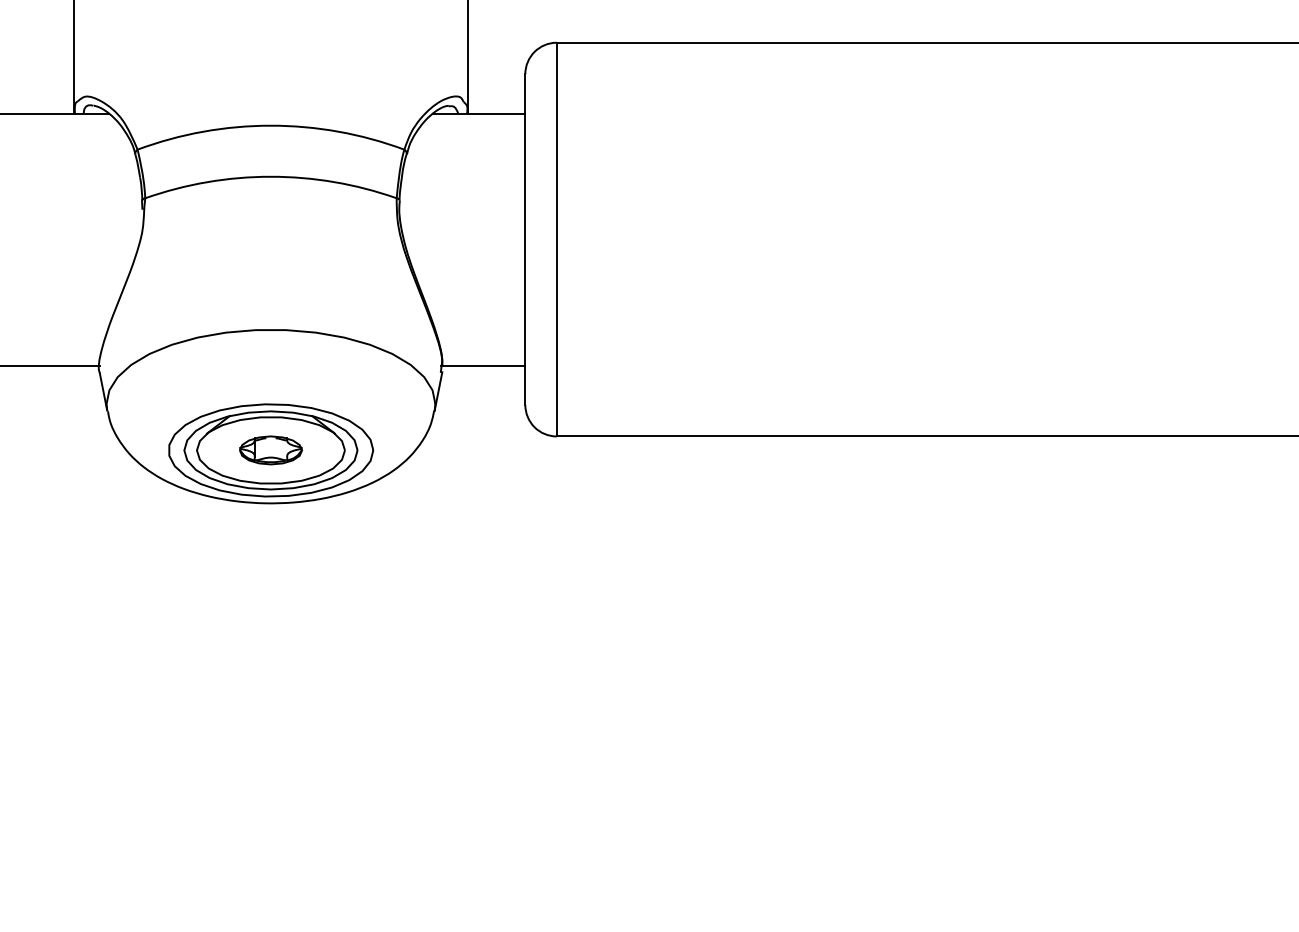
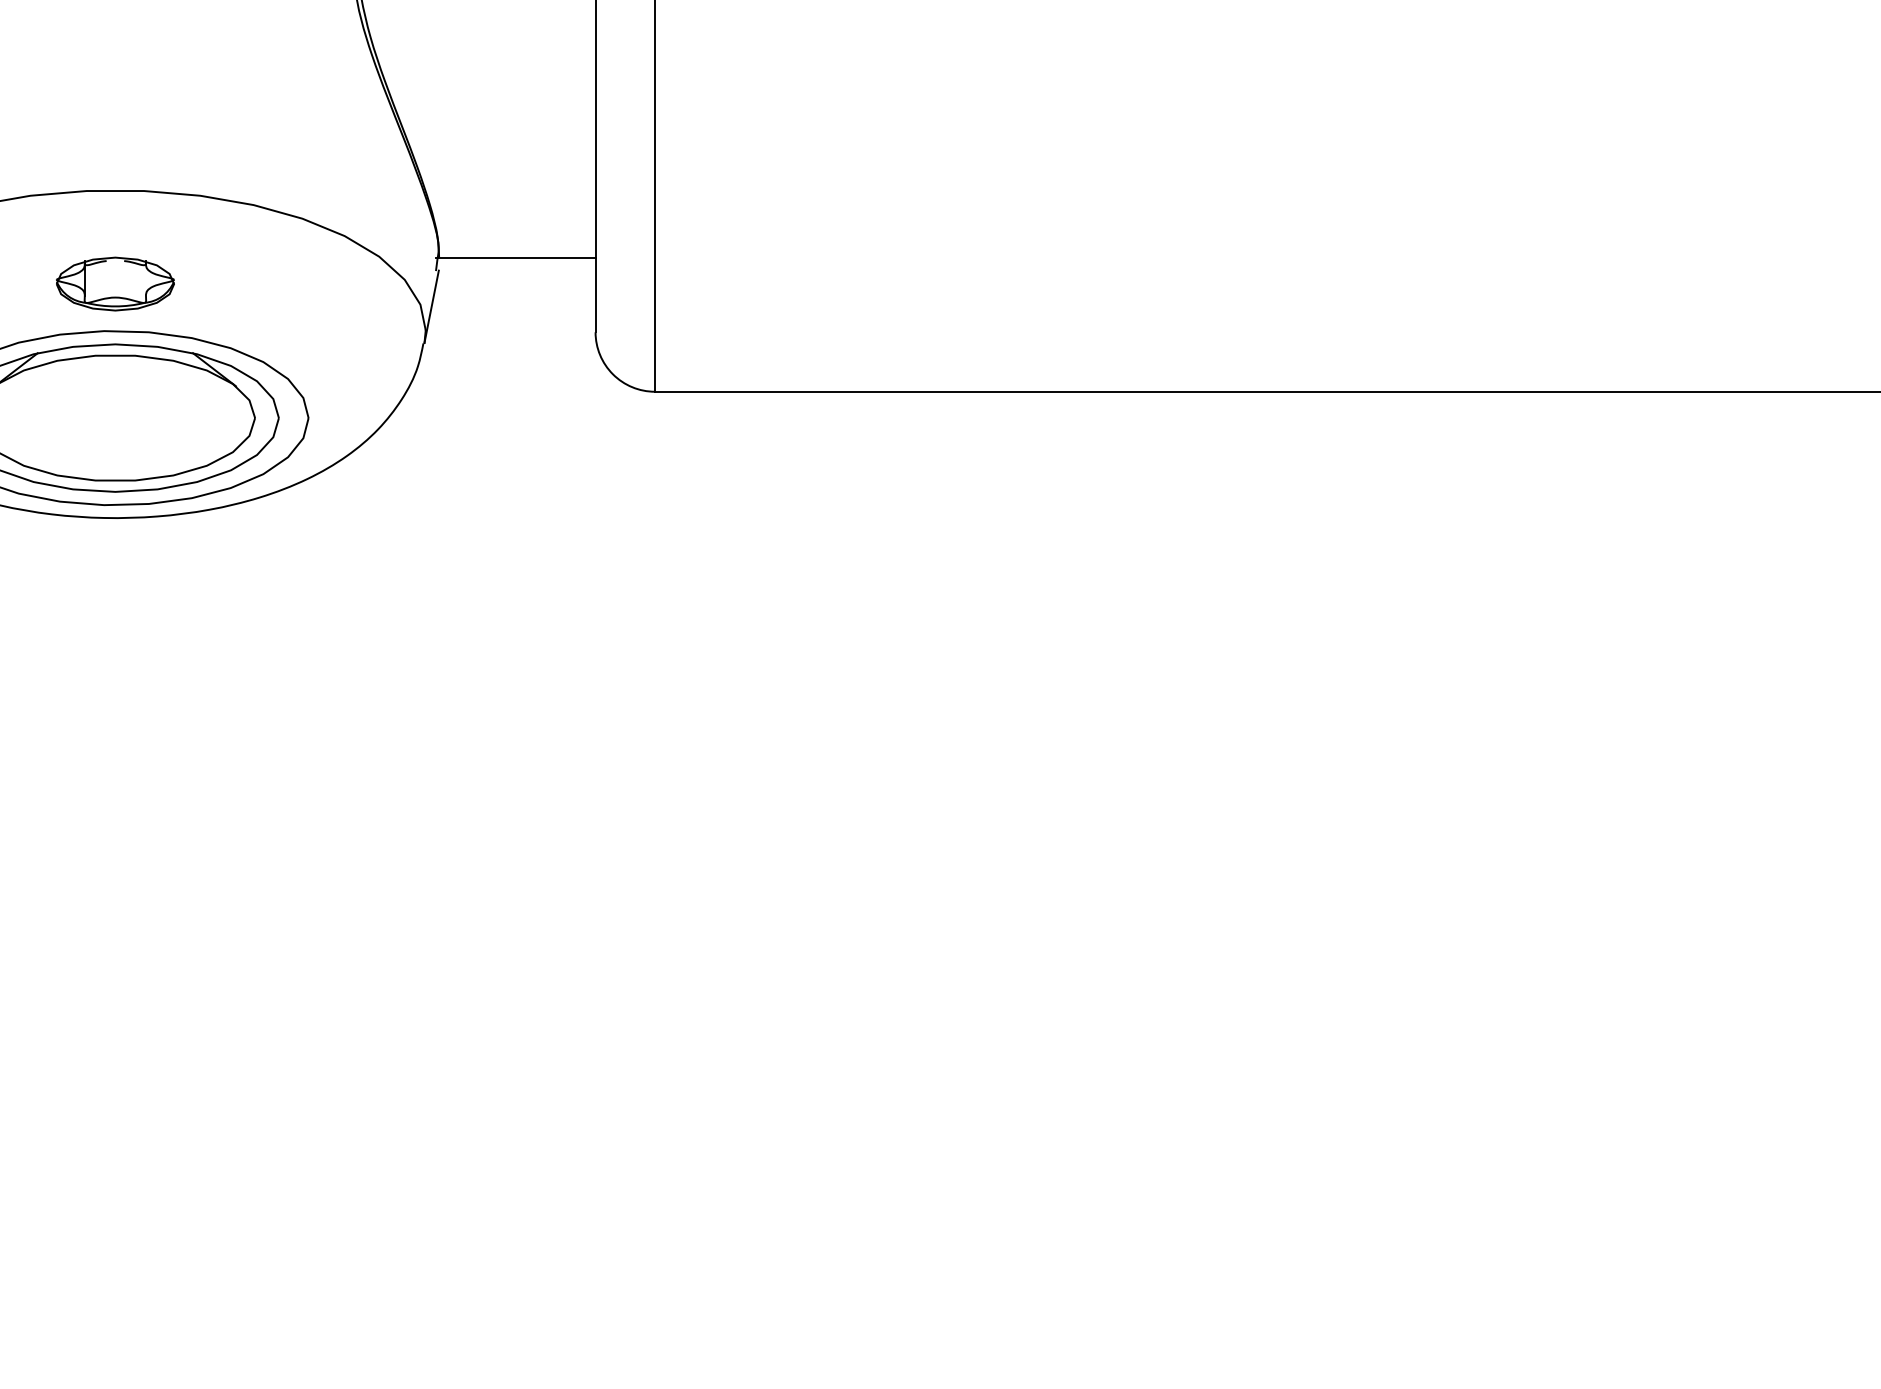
part: (270, 450) -> (114, 284), moved

